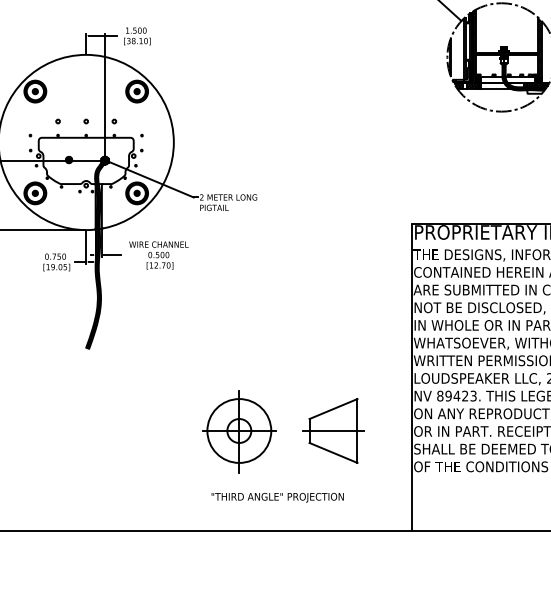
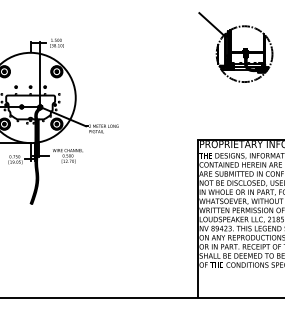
part: (272, 440) -> (126, 251), removed

